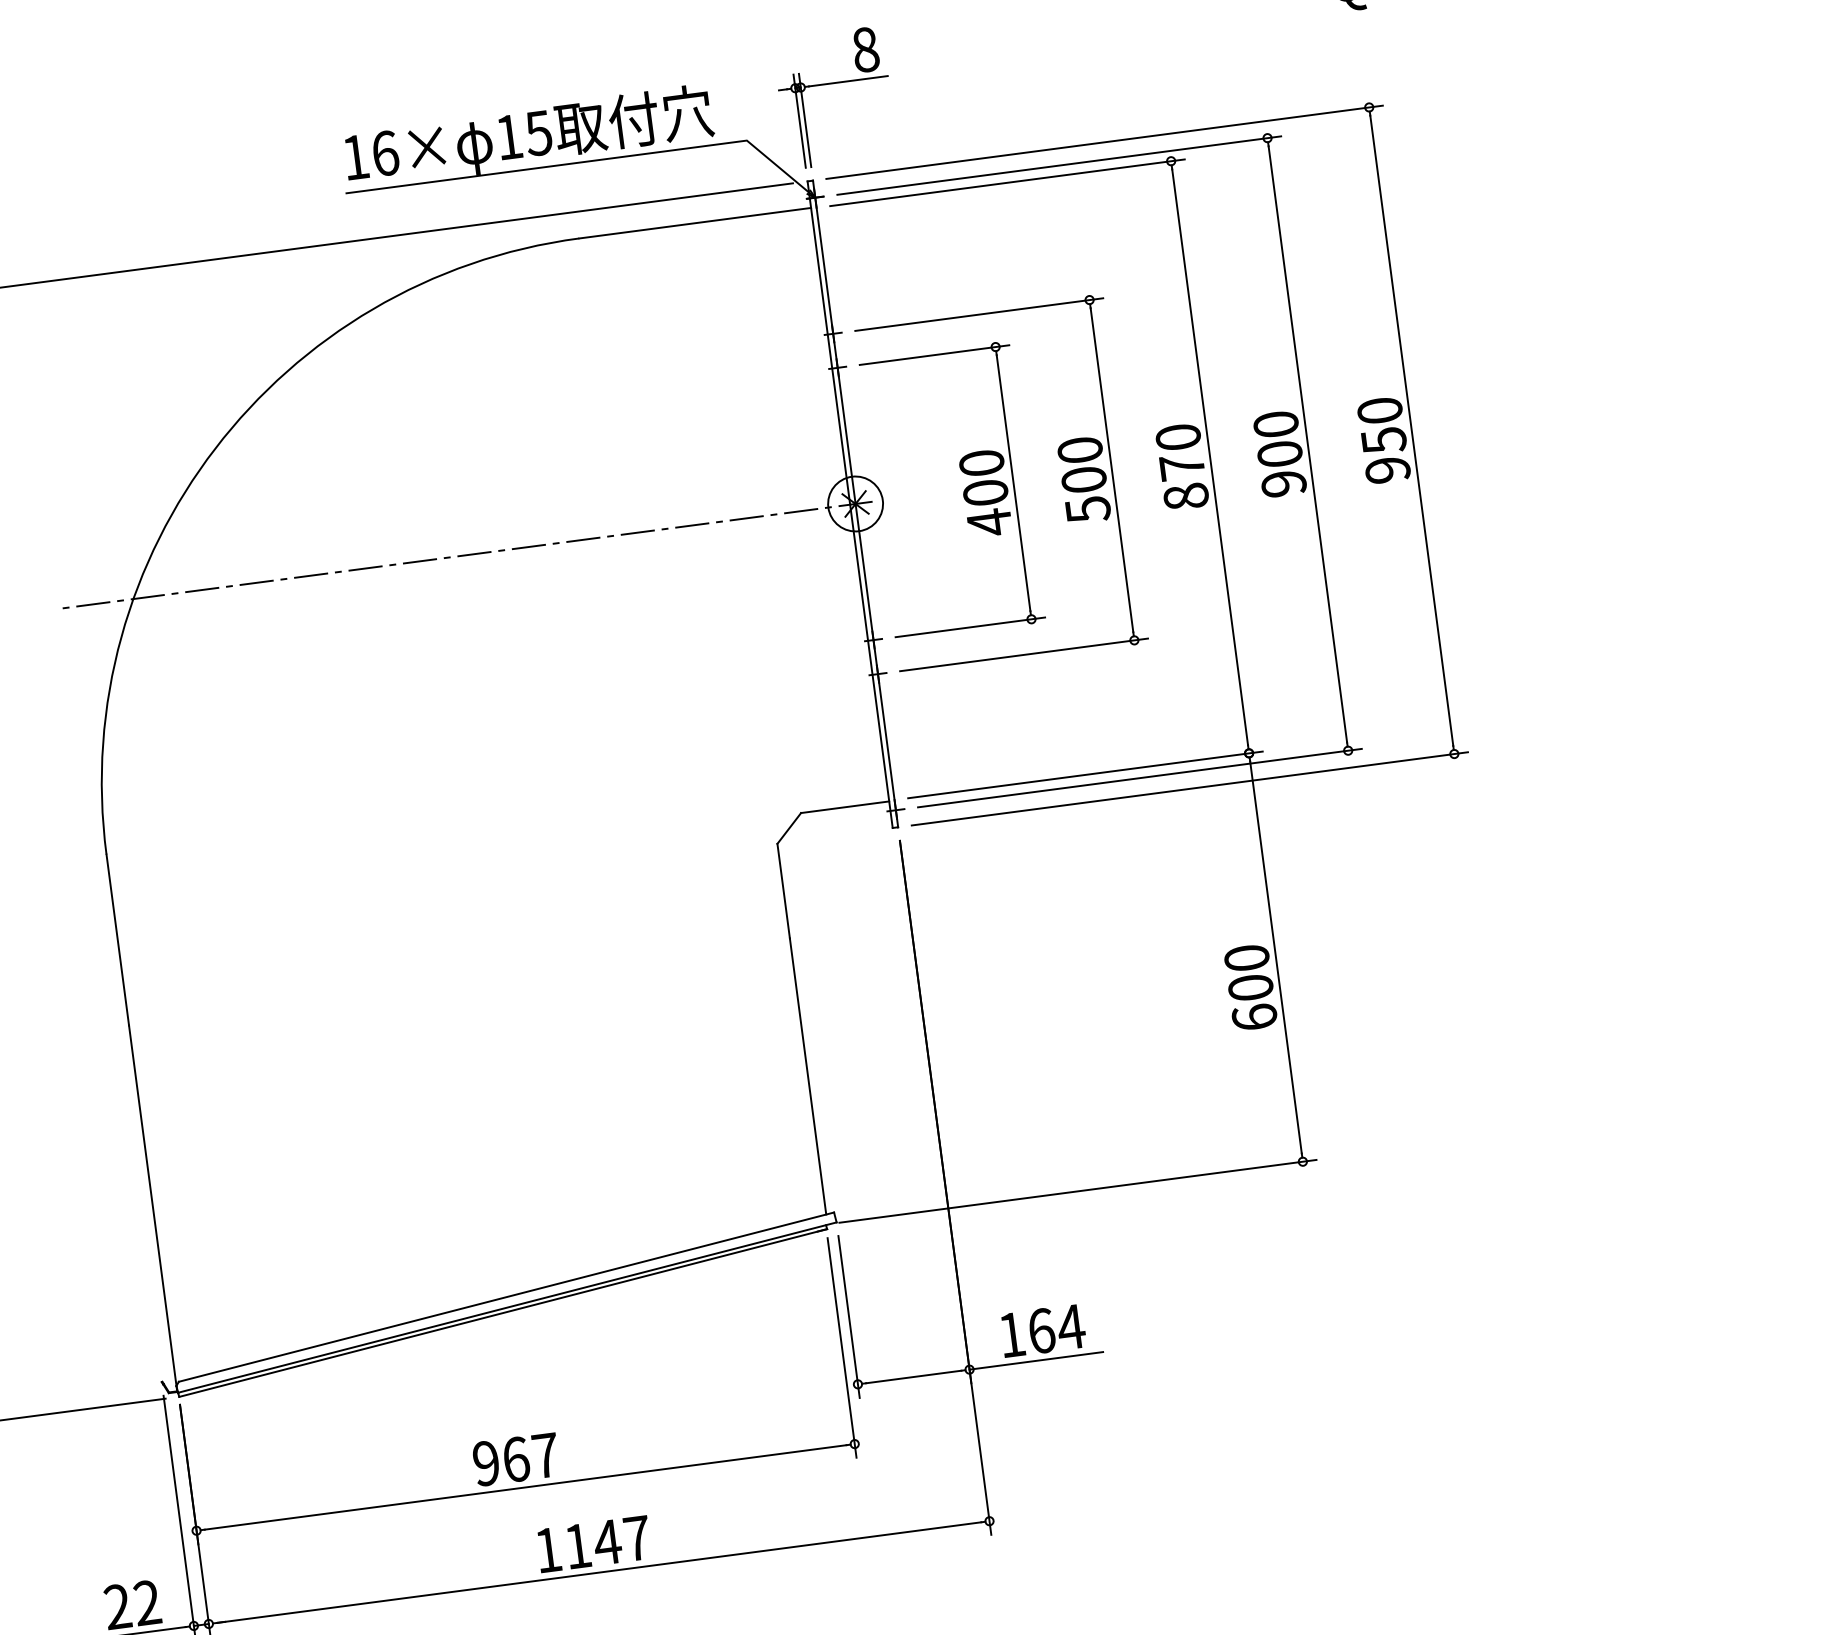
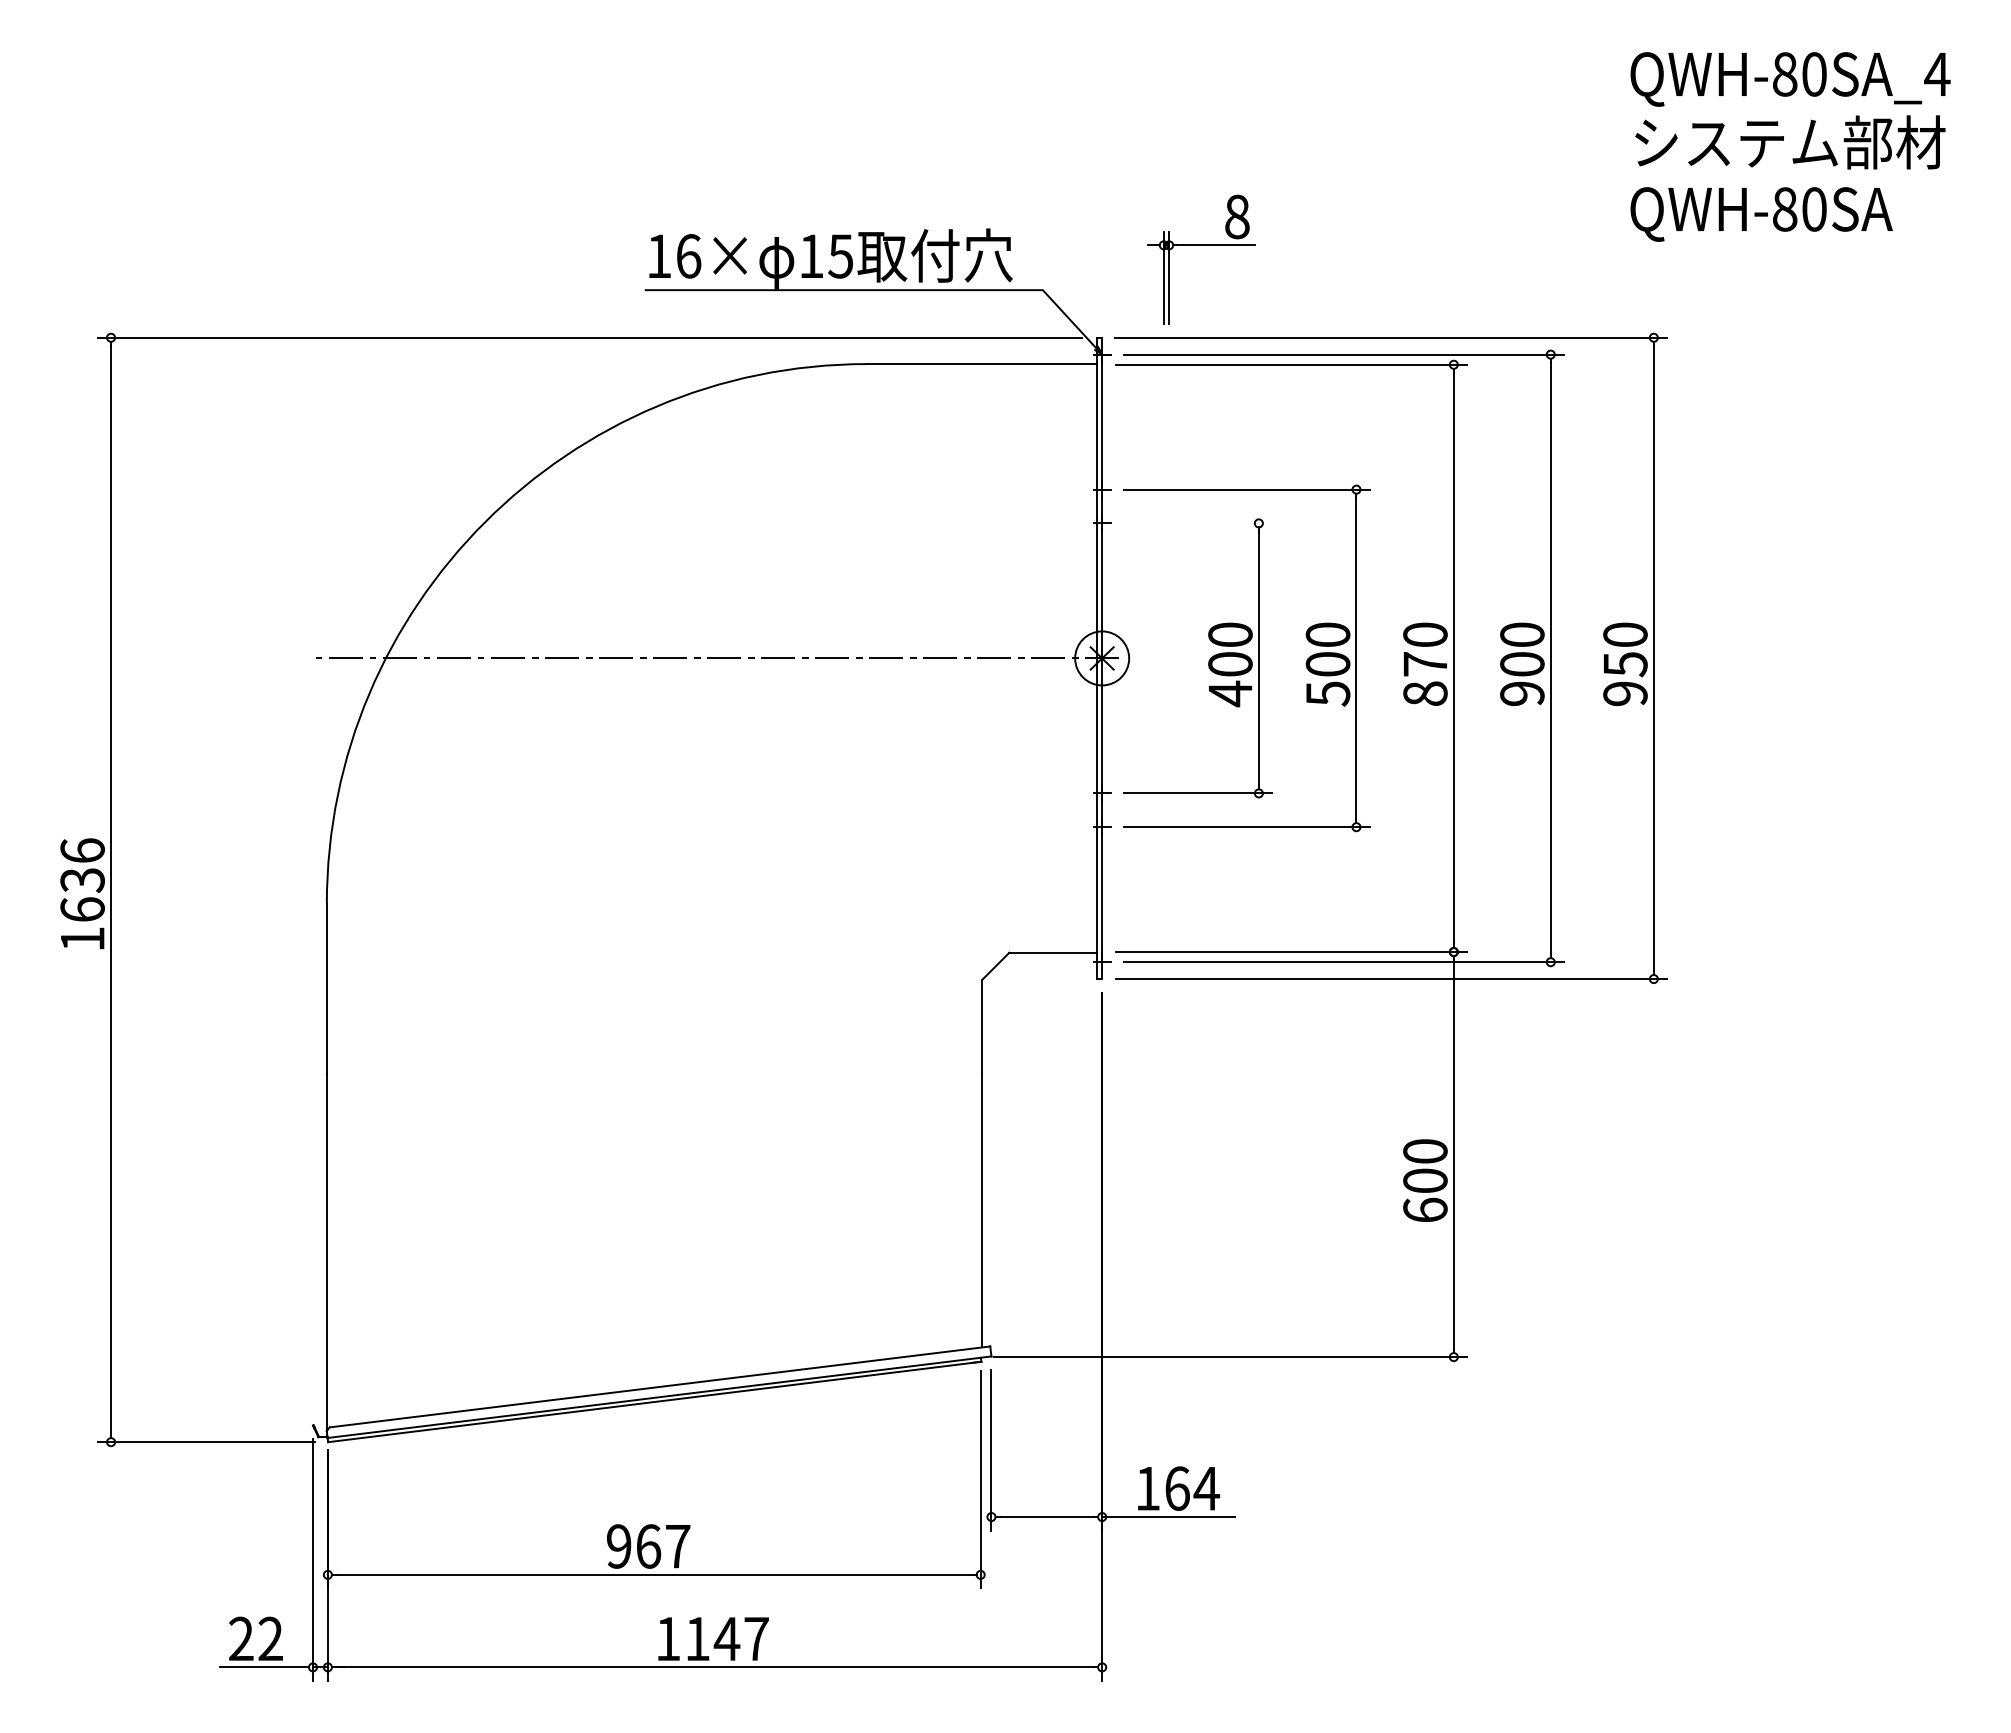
part: (833, 83) -> (1201, 245), moved
line: (934, 355) -> (1198, 523), removed

